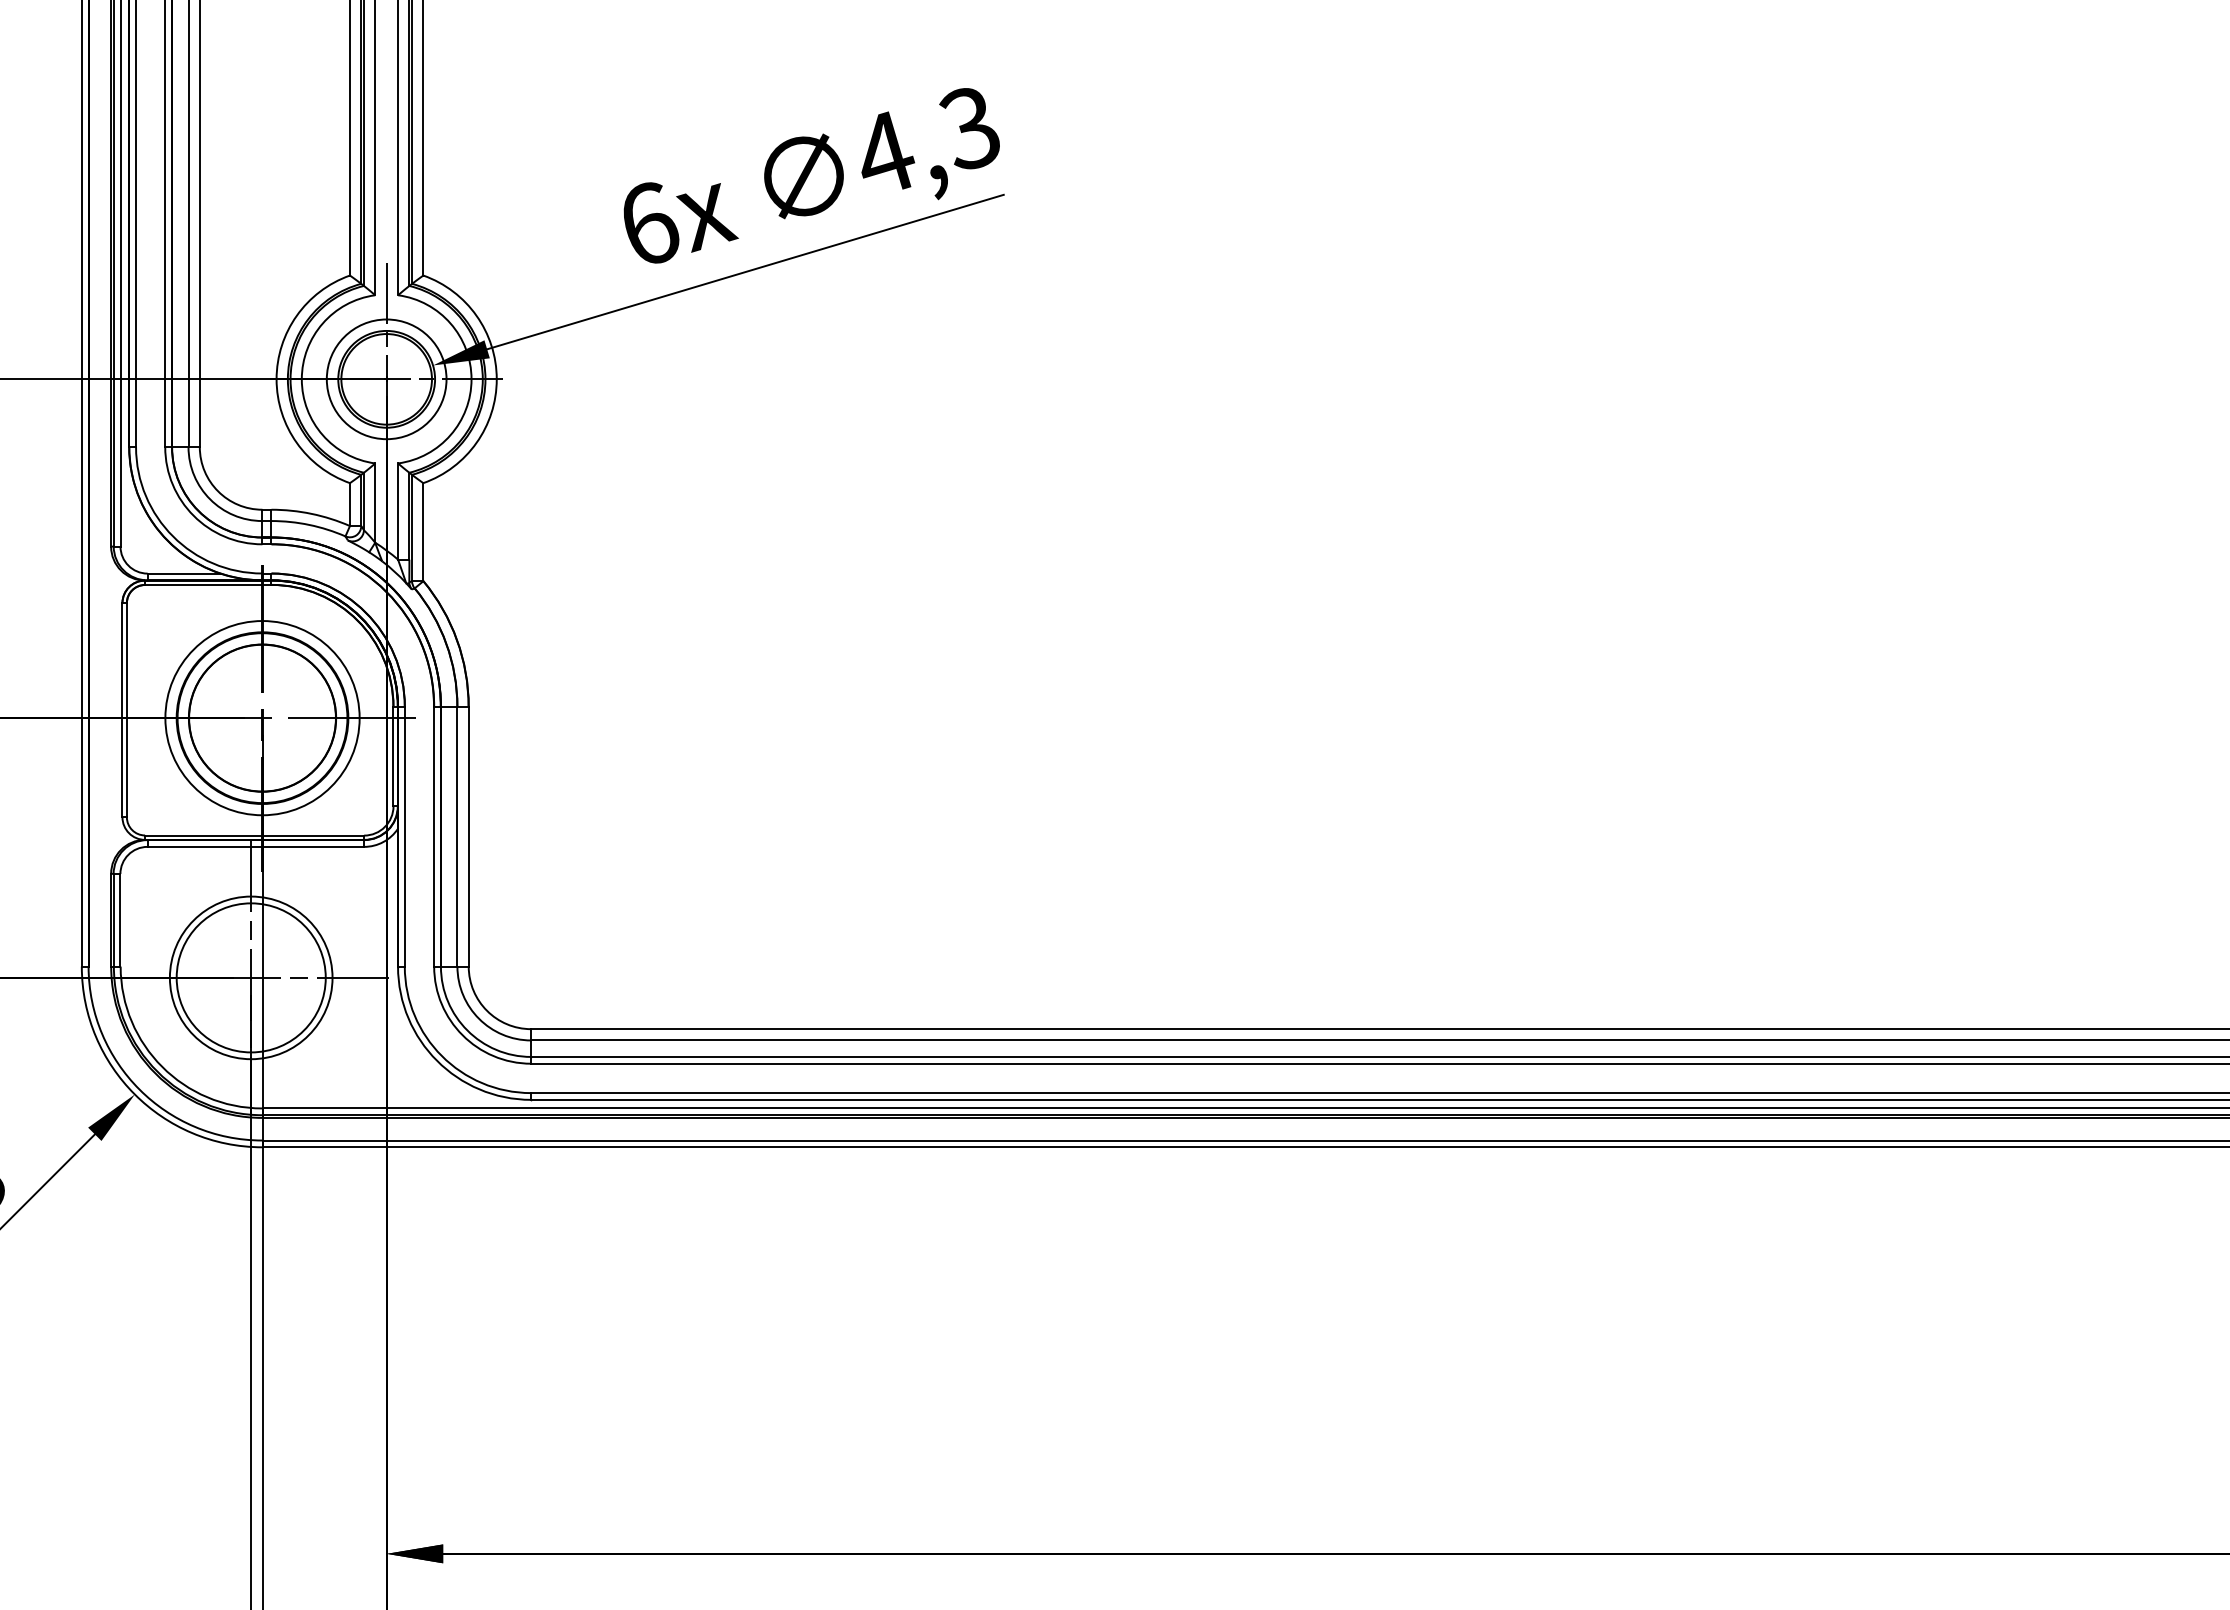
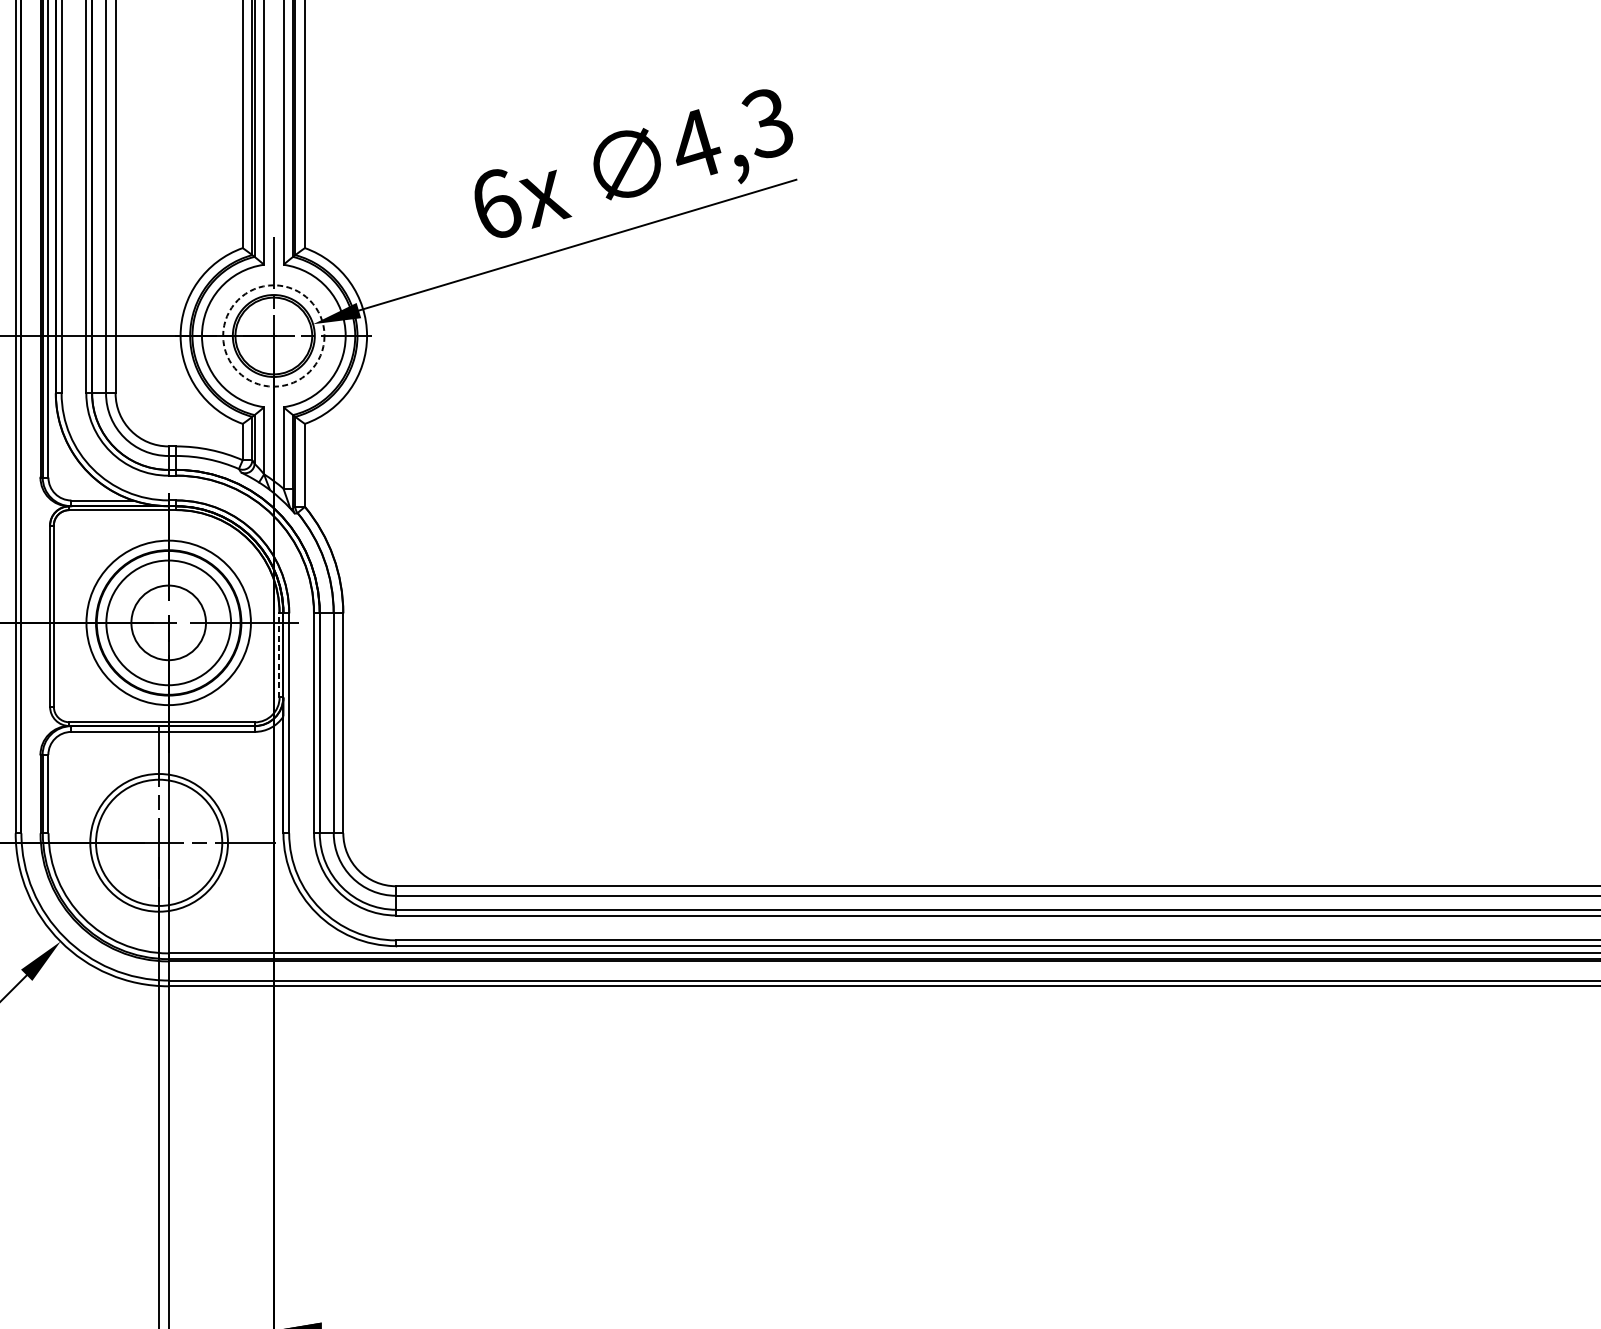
circle: (386, 379) -> (273, 336), solid -> dashed
circle: (262, 717) -> (168, 622), size x0.6
line: (393, 756) -> (279, 655), solid -> dashed

